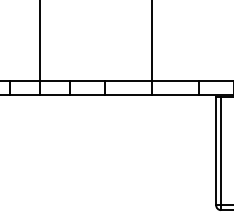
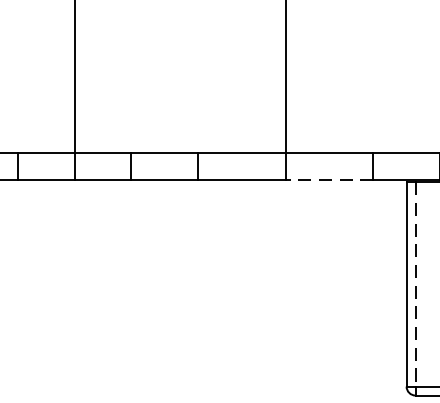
line: (174, 95) -> (328, 179), solid -> dashed
line: (220, 151) -> (414, 285), solid -> dashed

